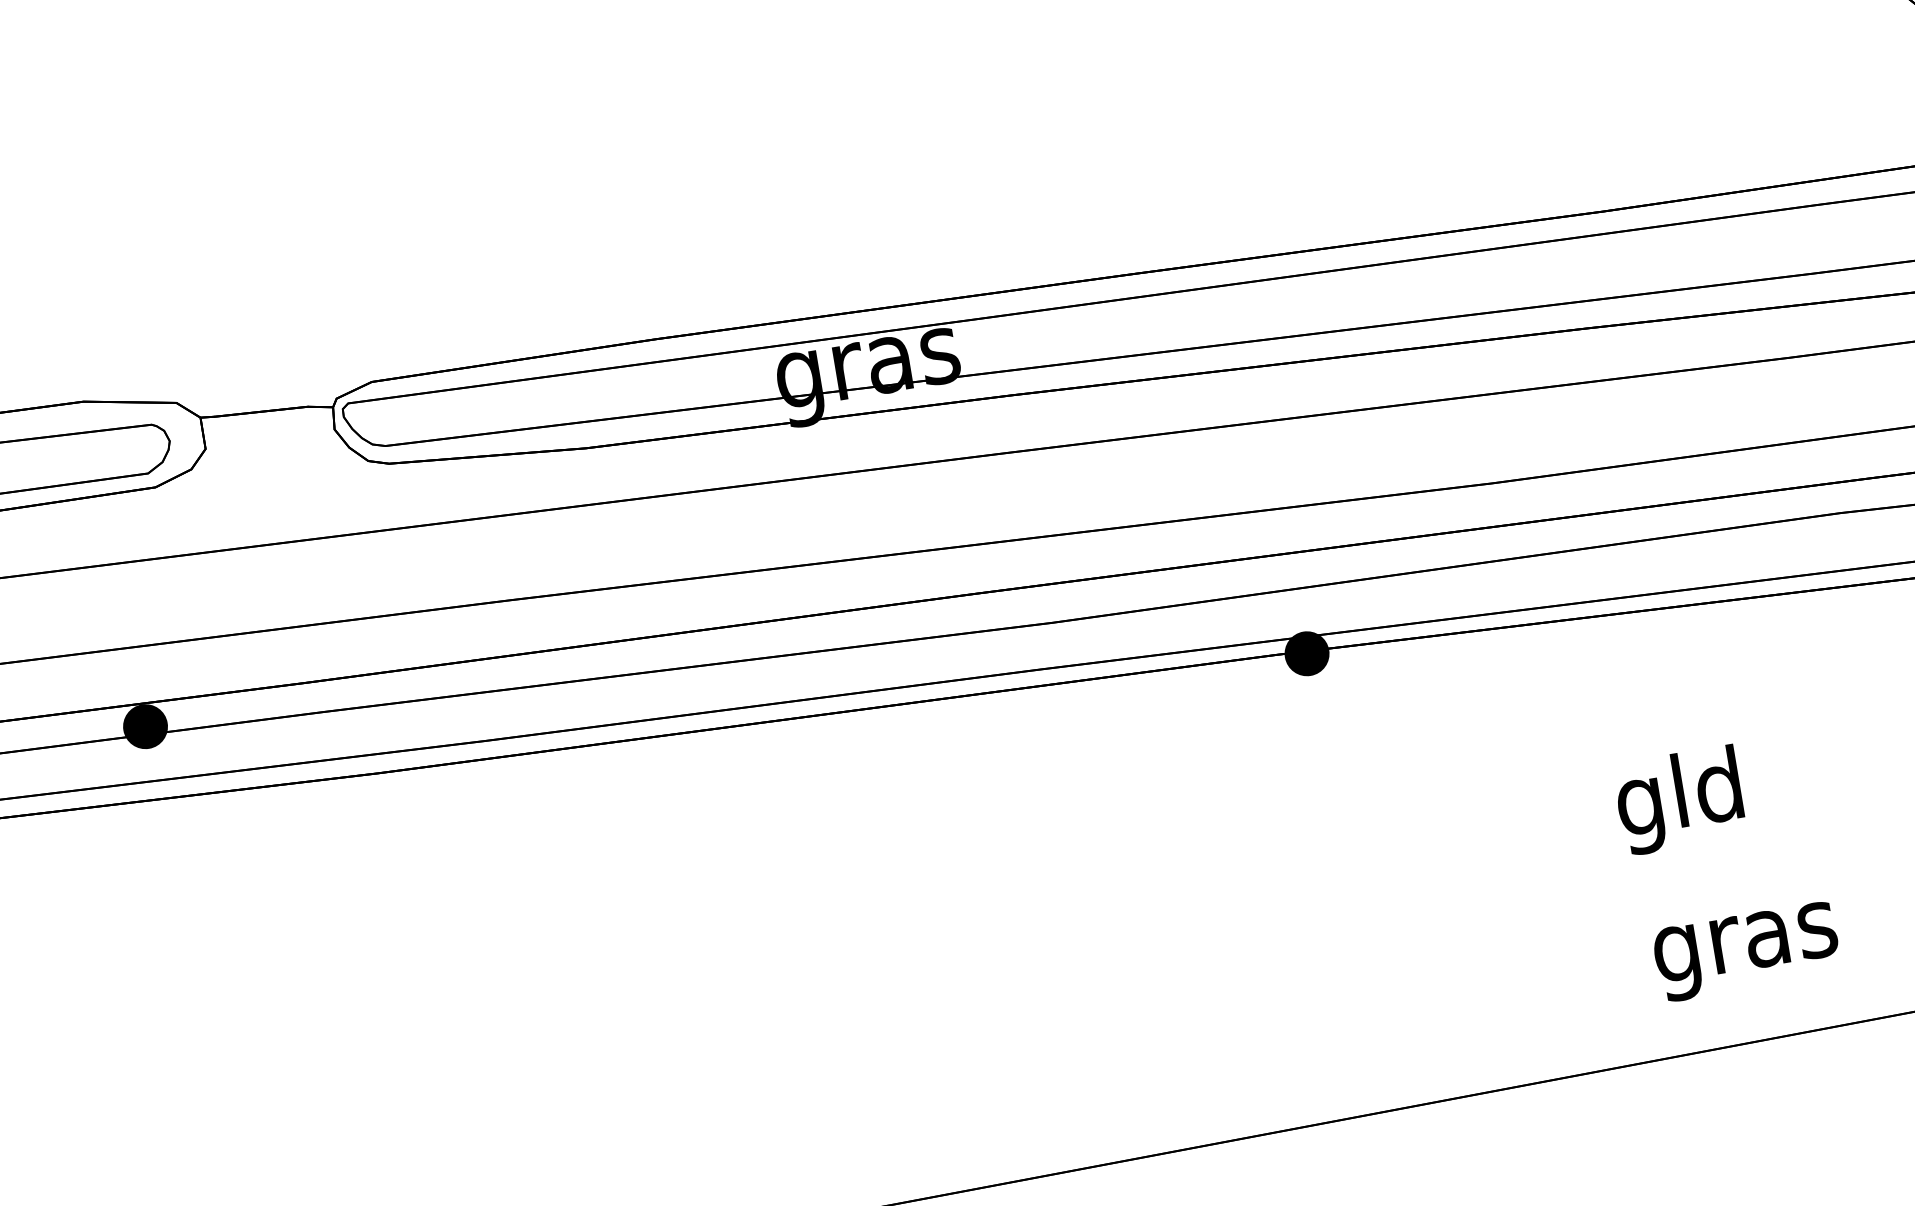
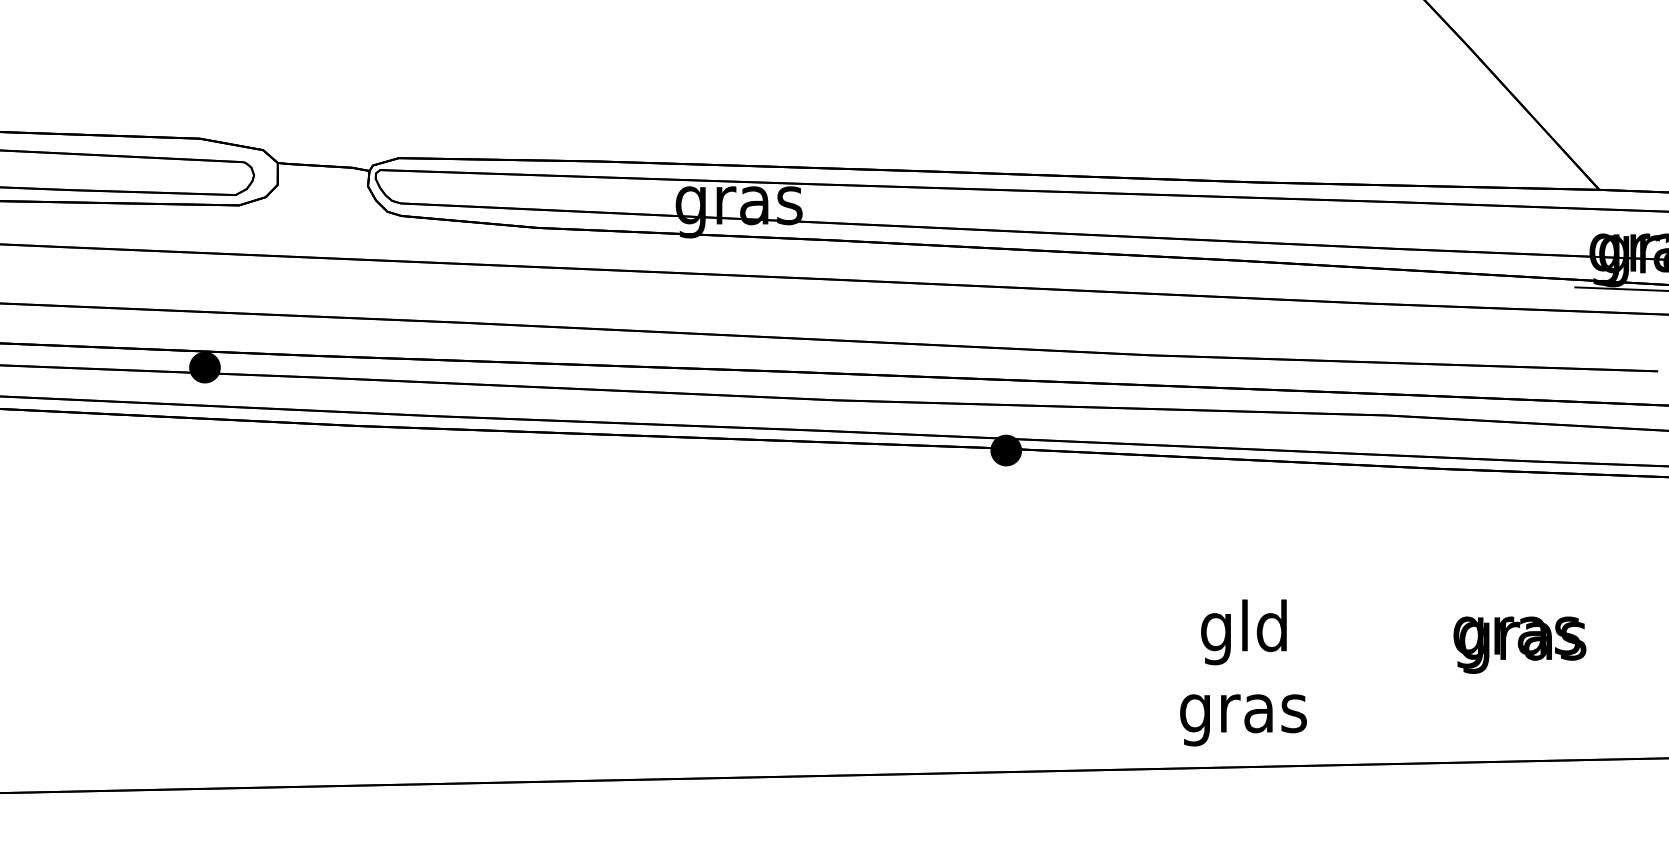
text: (1679, 800) -> (1243, 632), moved
text: (1747, 952) -> (1243, 720), moved

